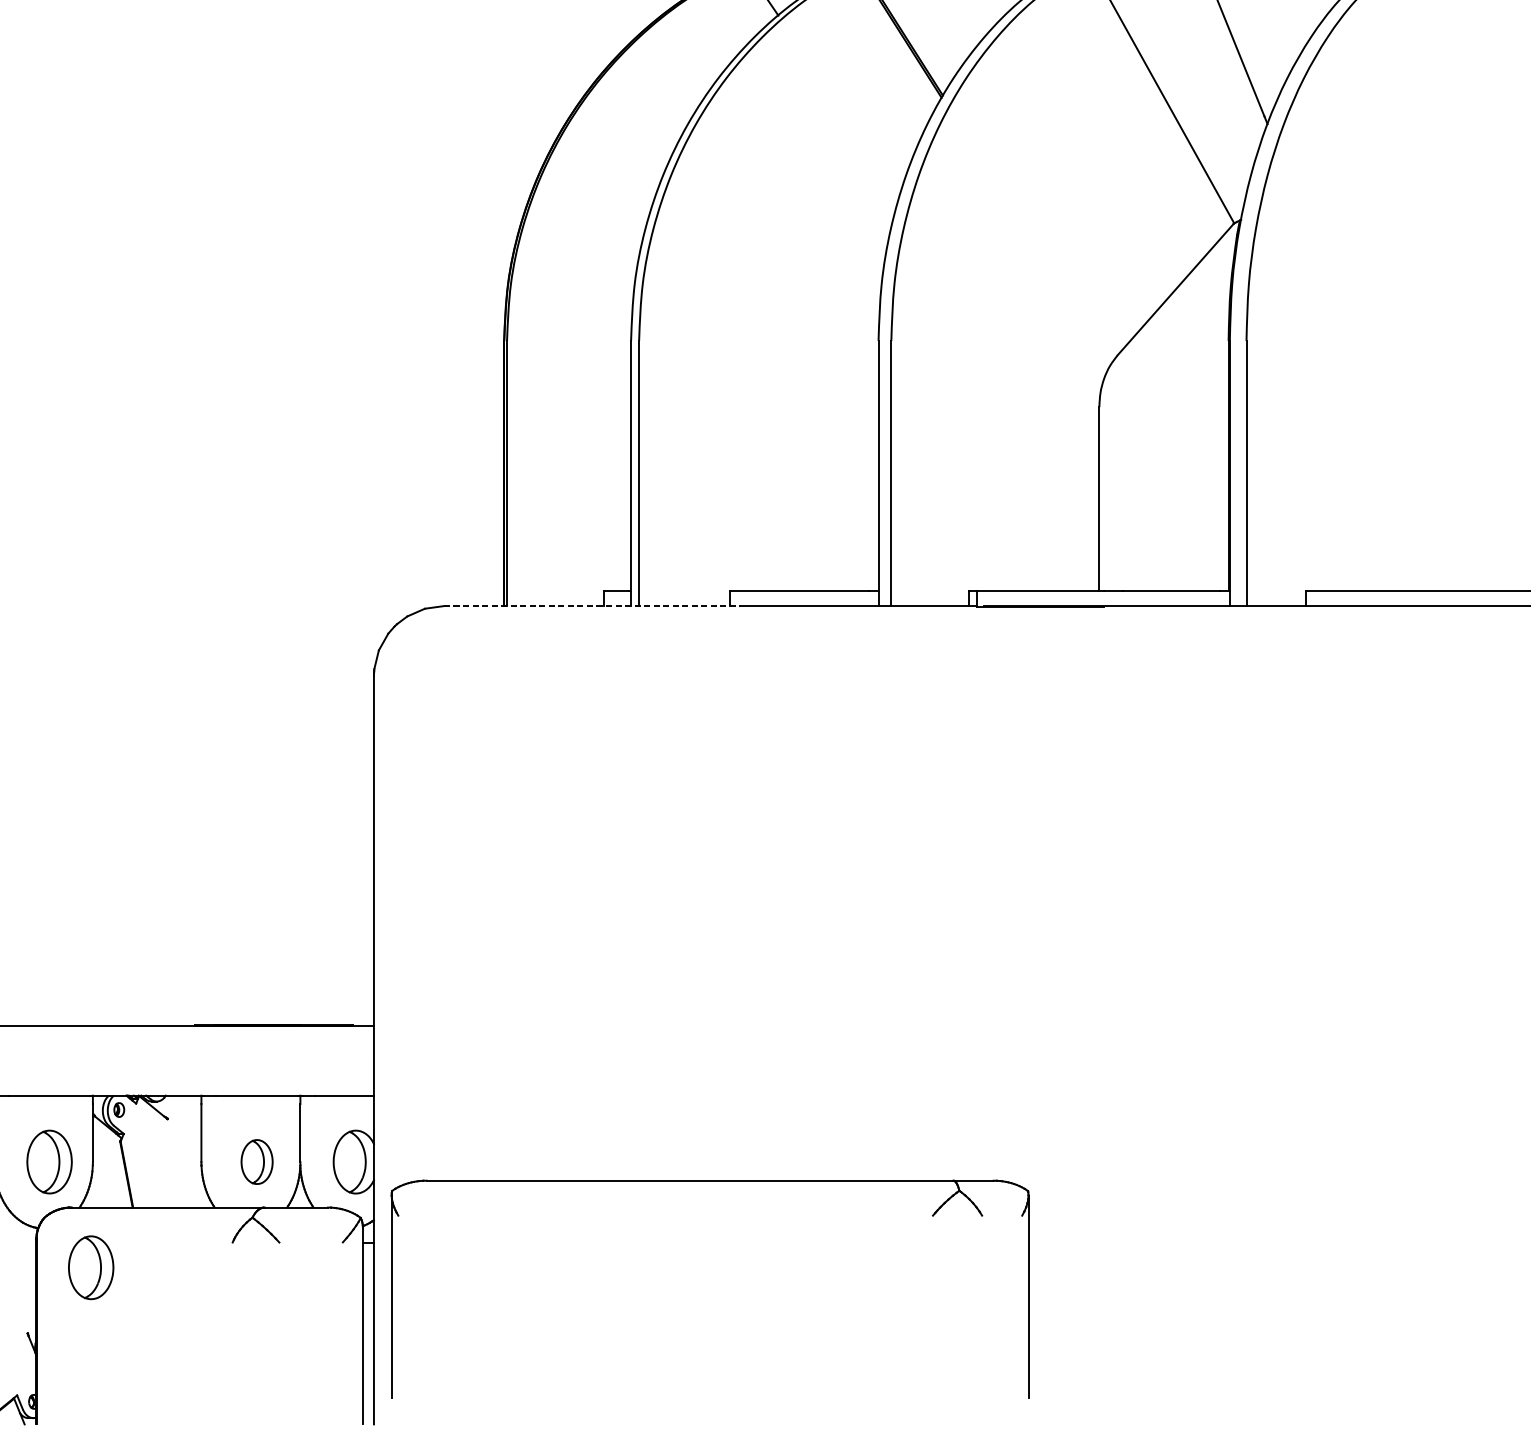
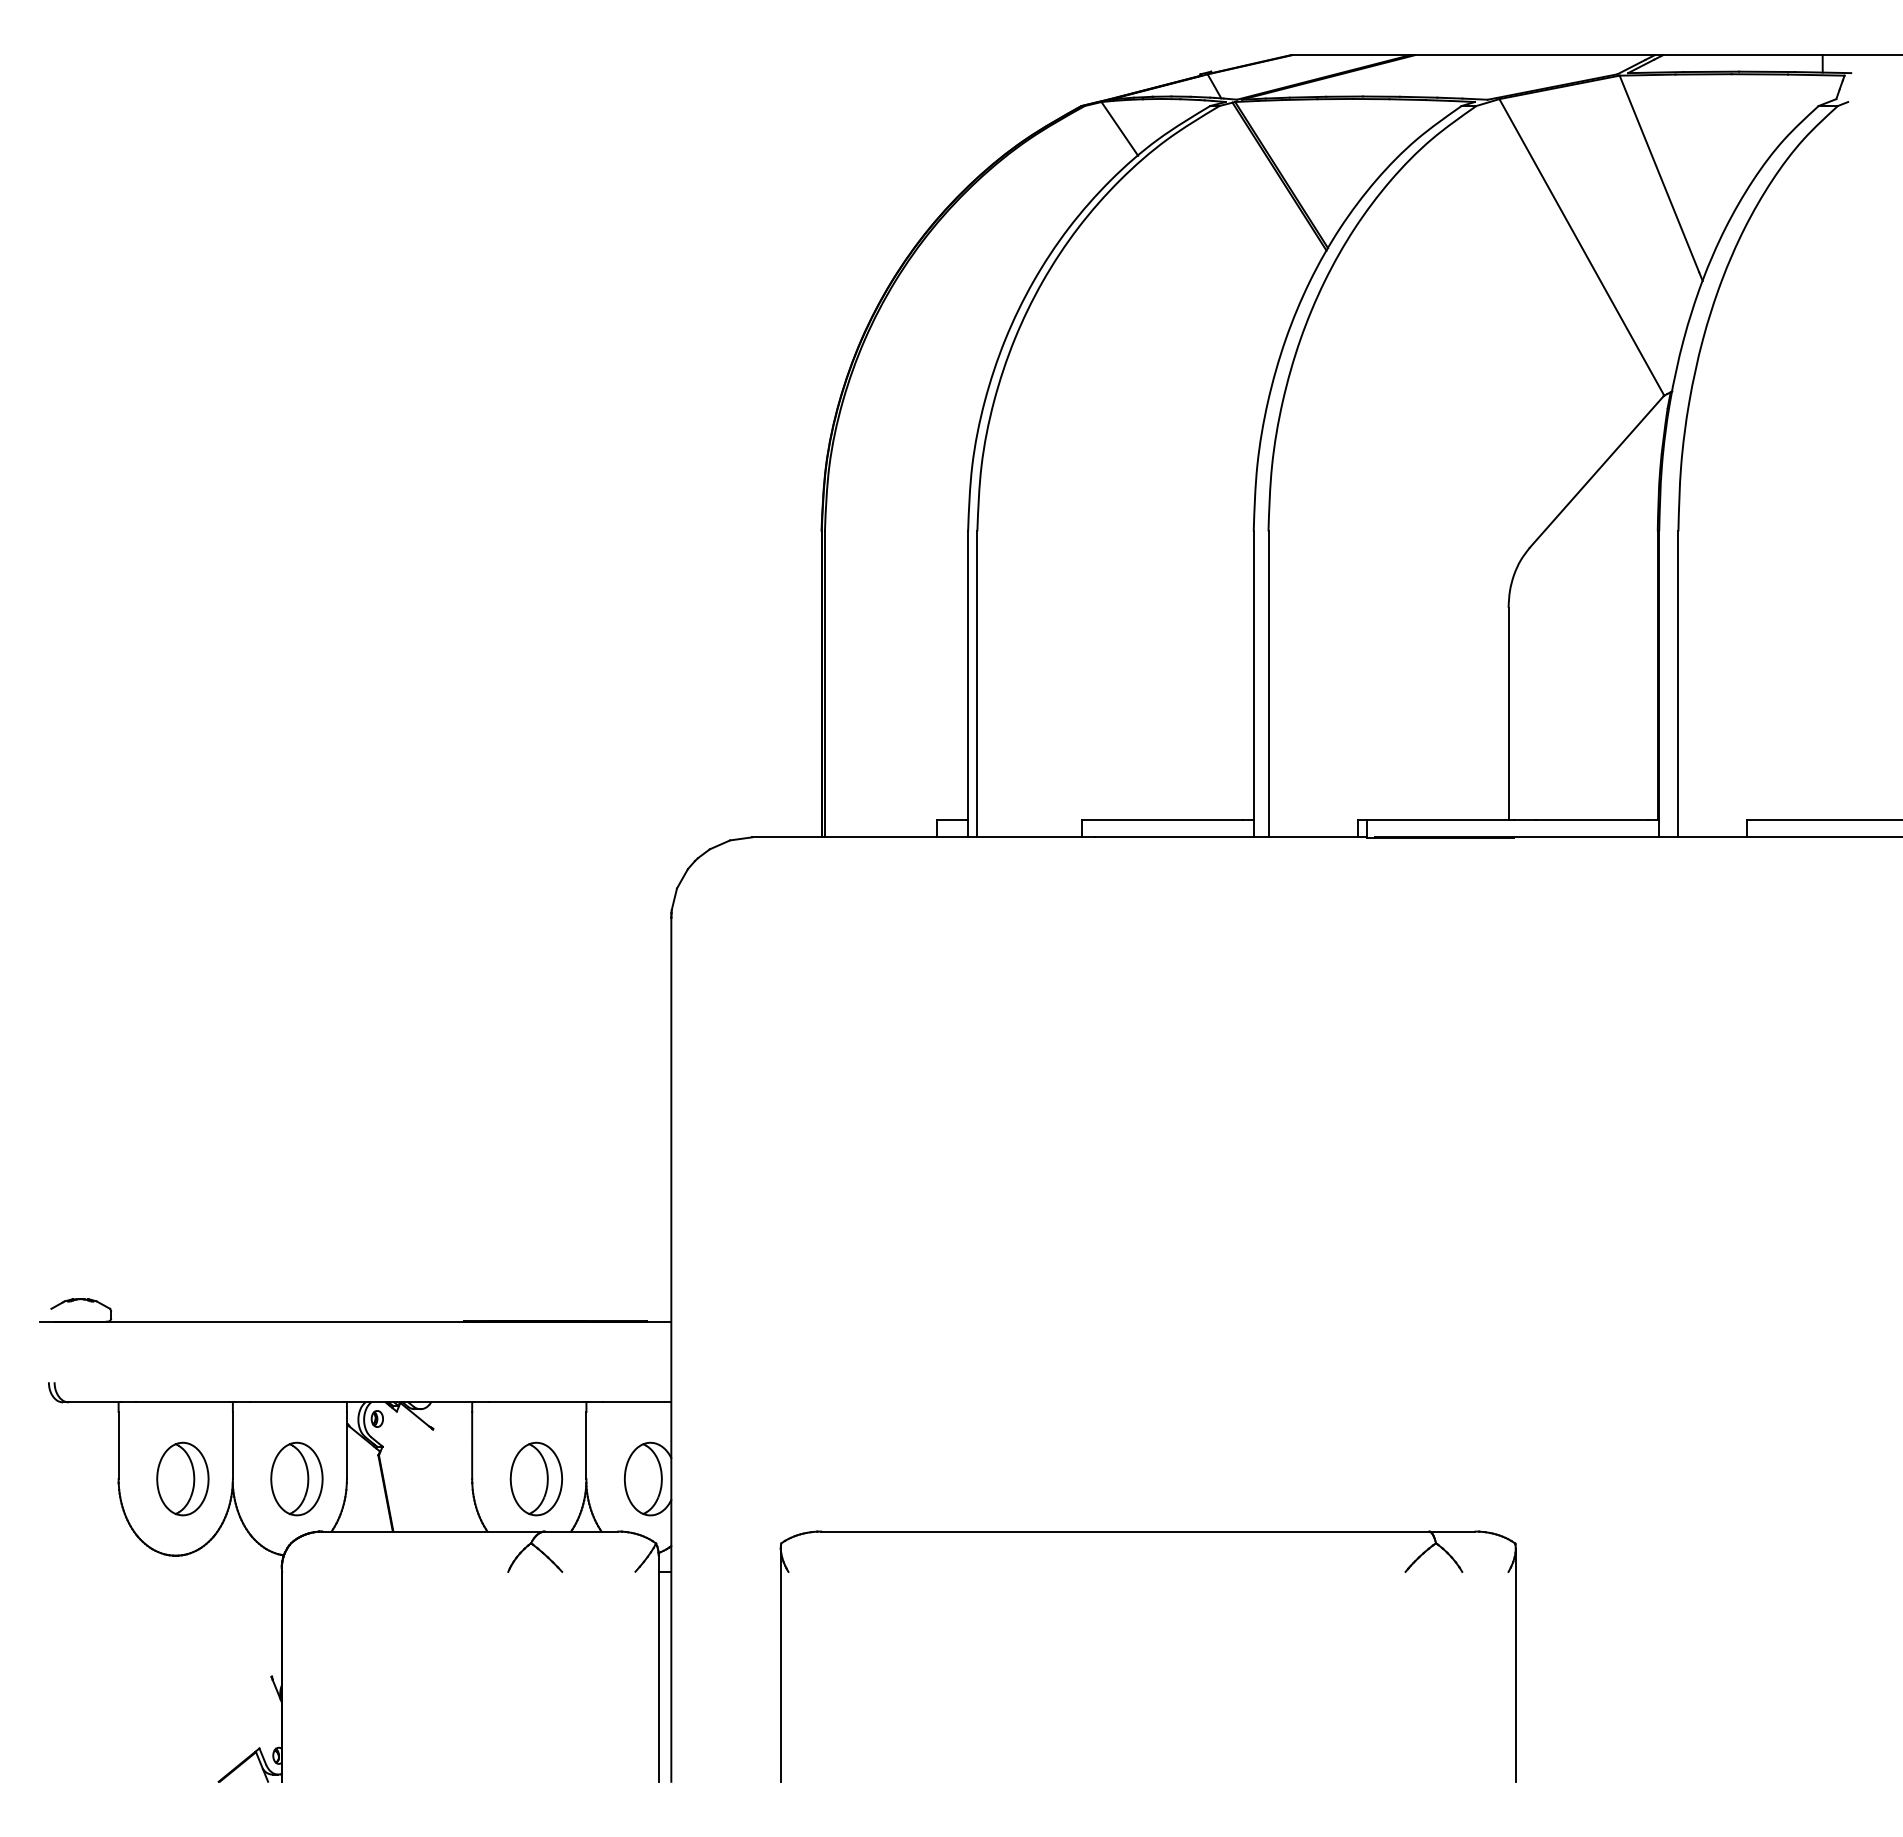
line: (592, 606) -> (923, 837), dashed -> solid
part: (257, 1161) -> (536, 1478), size x1.43
part: (709, 1181) -> (1147, 1532), moved
part: (90, 1267) -> (344, 1600), removed

